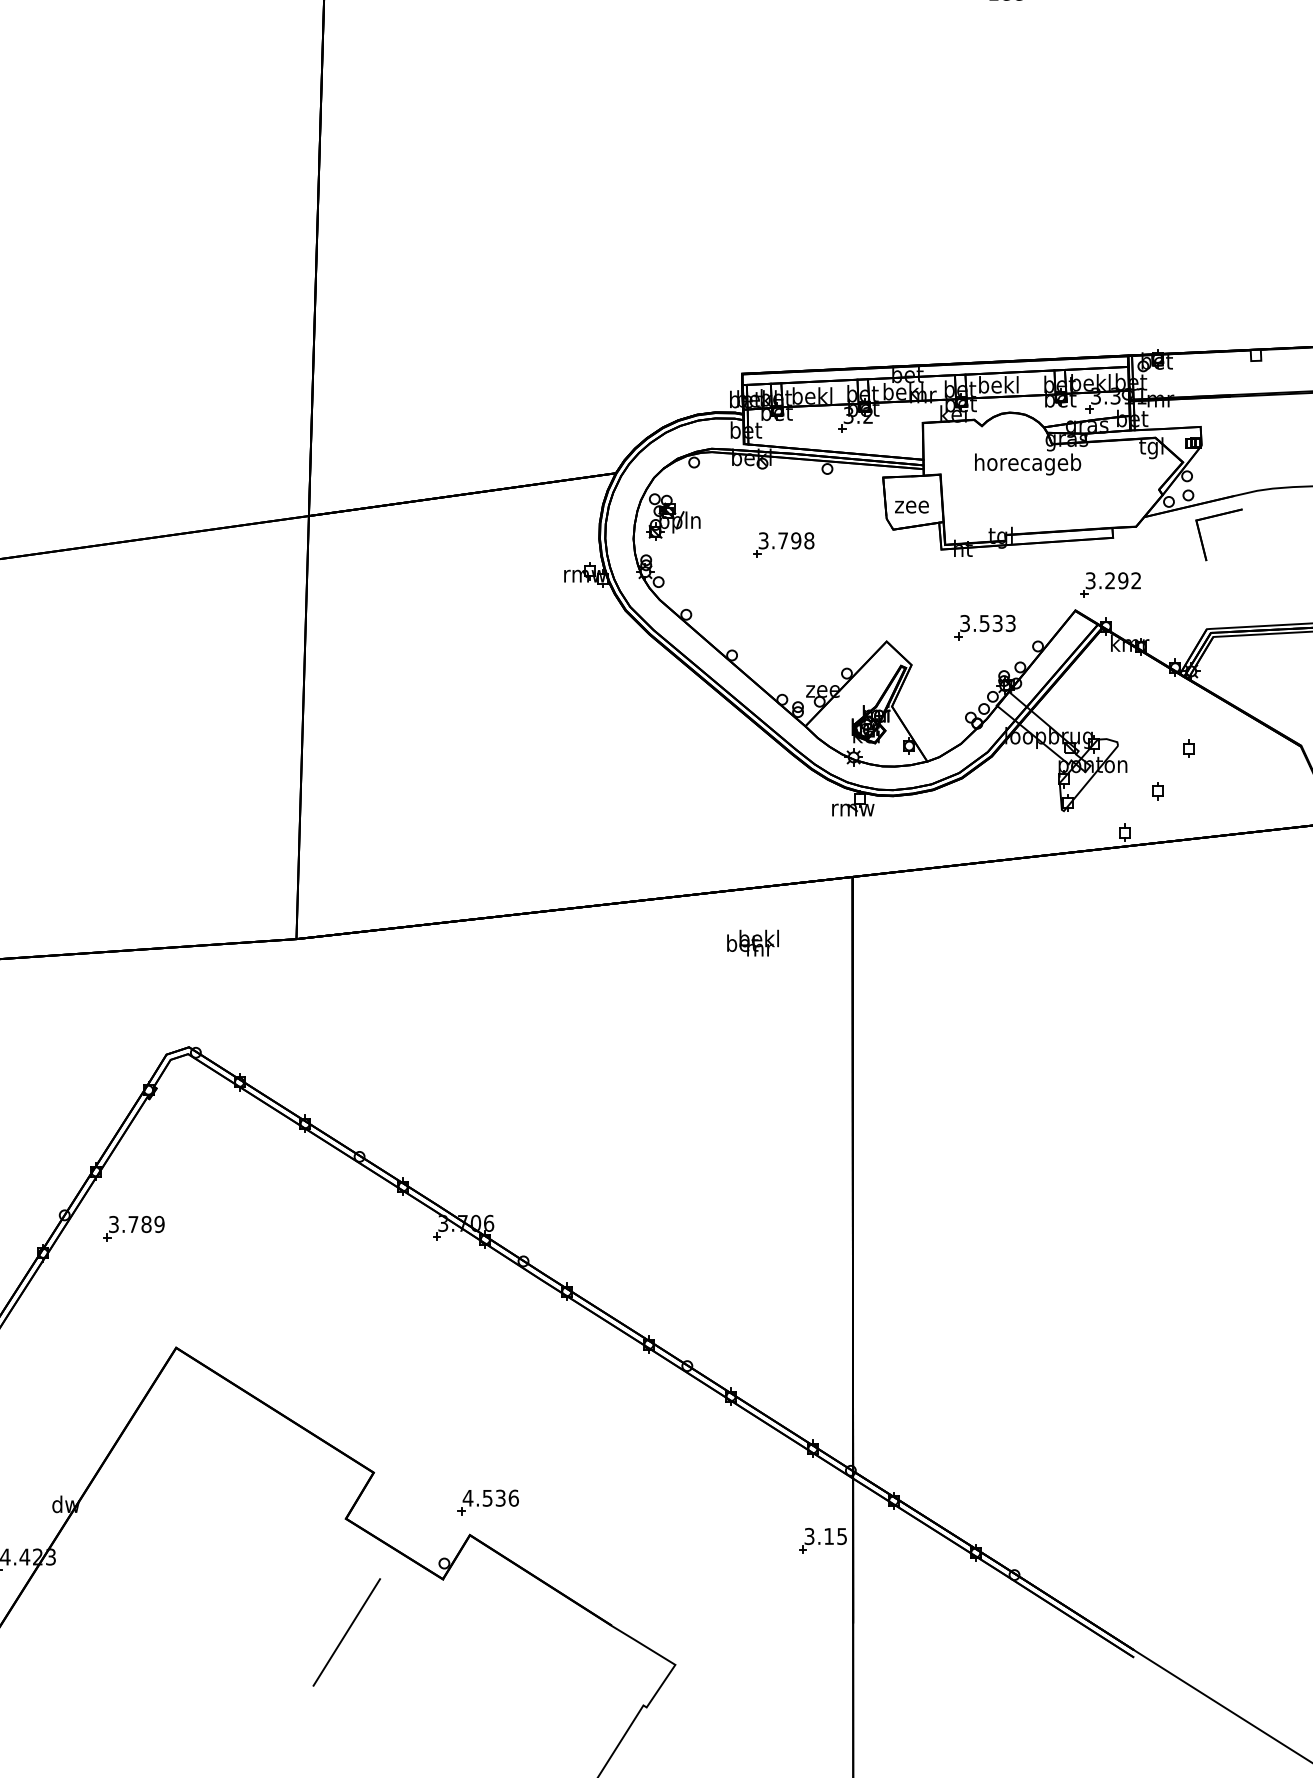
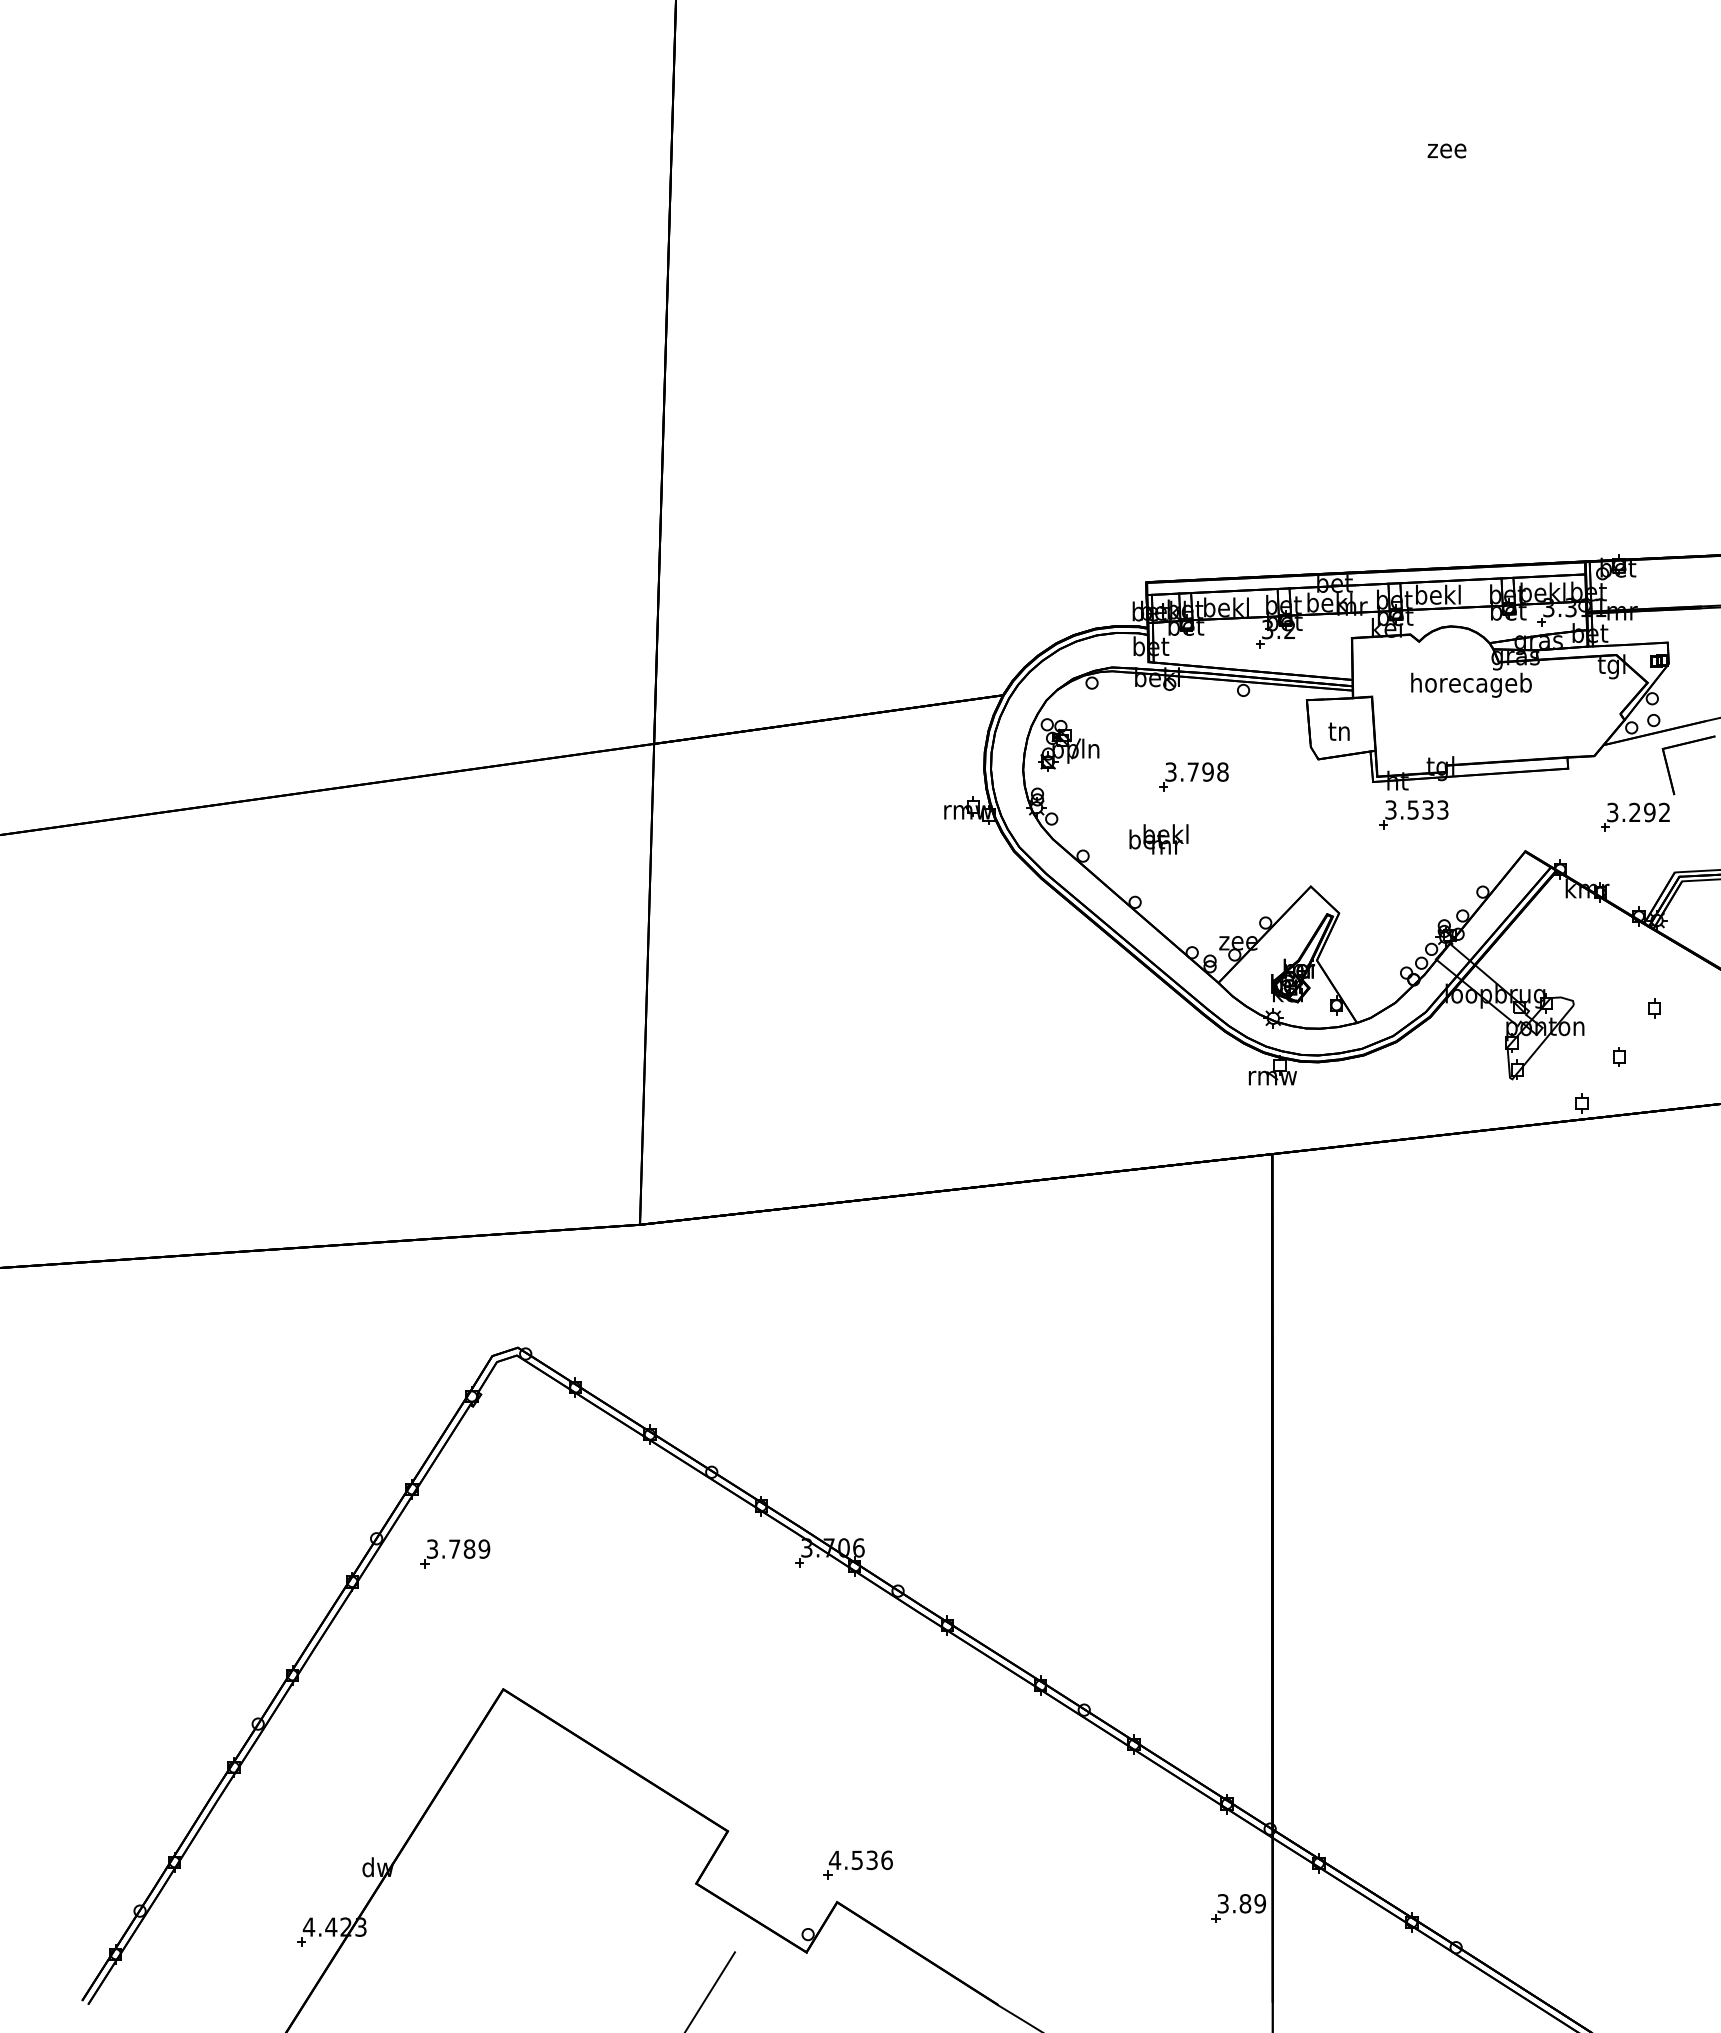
text: (911, 505) -> (1339, 731), zee -> tn
part: (1110, 584) -> (1635, 816), moved
part: (984, 627) -> (1413, 814), moved
text: (752, 943) -> (1158, 839), moved
text: (835, 1536) -> (1252, 1903), 3.15 -> 3.89

